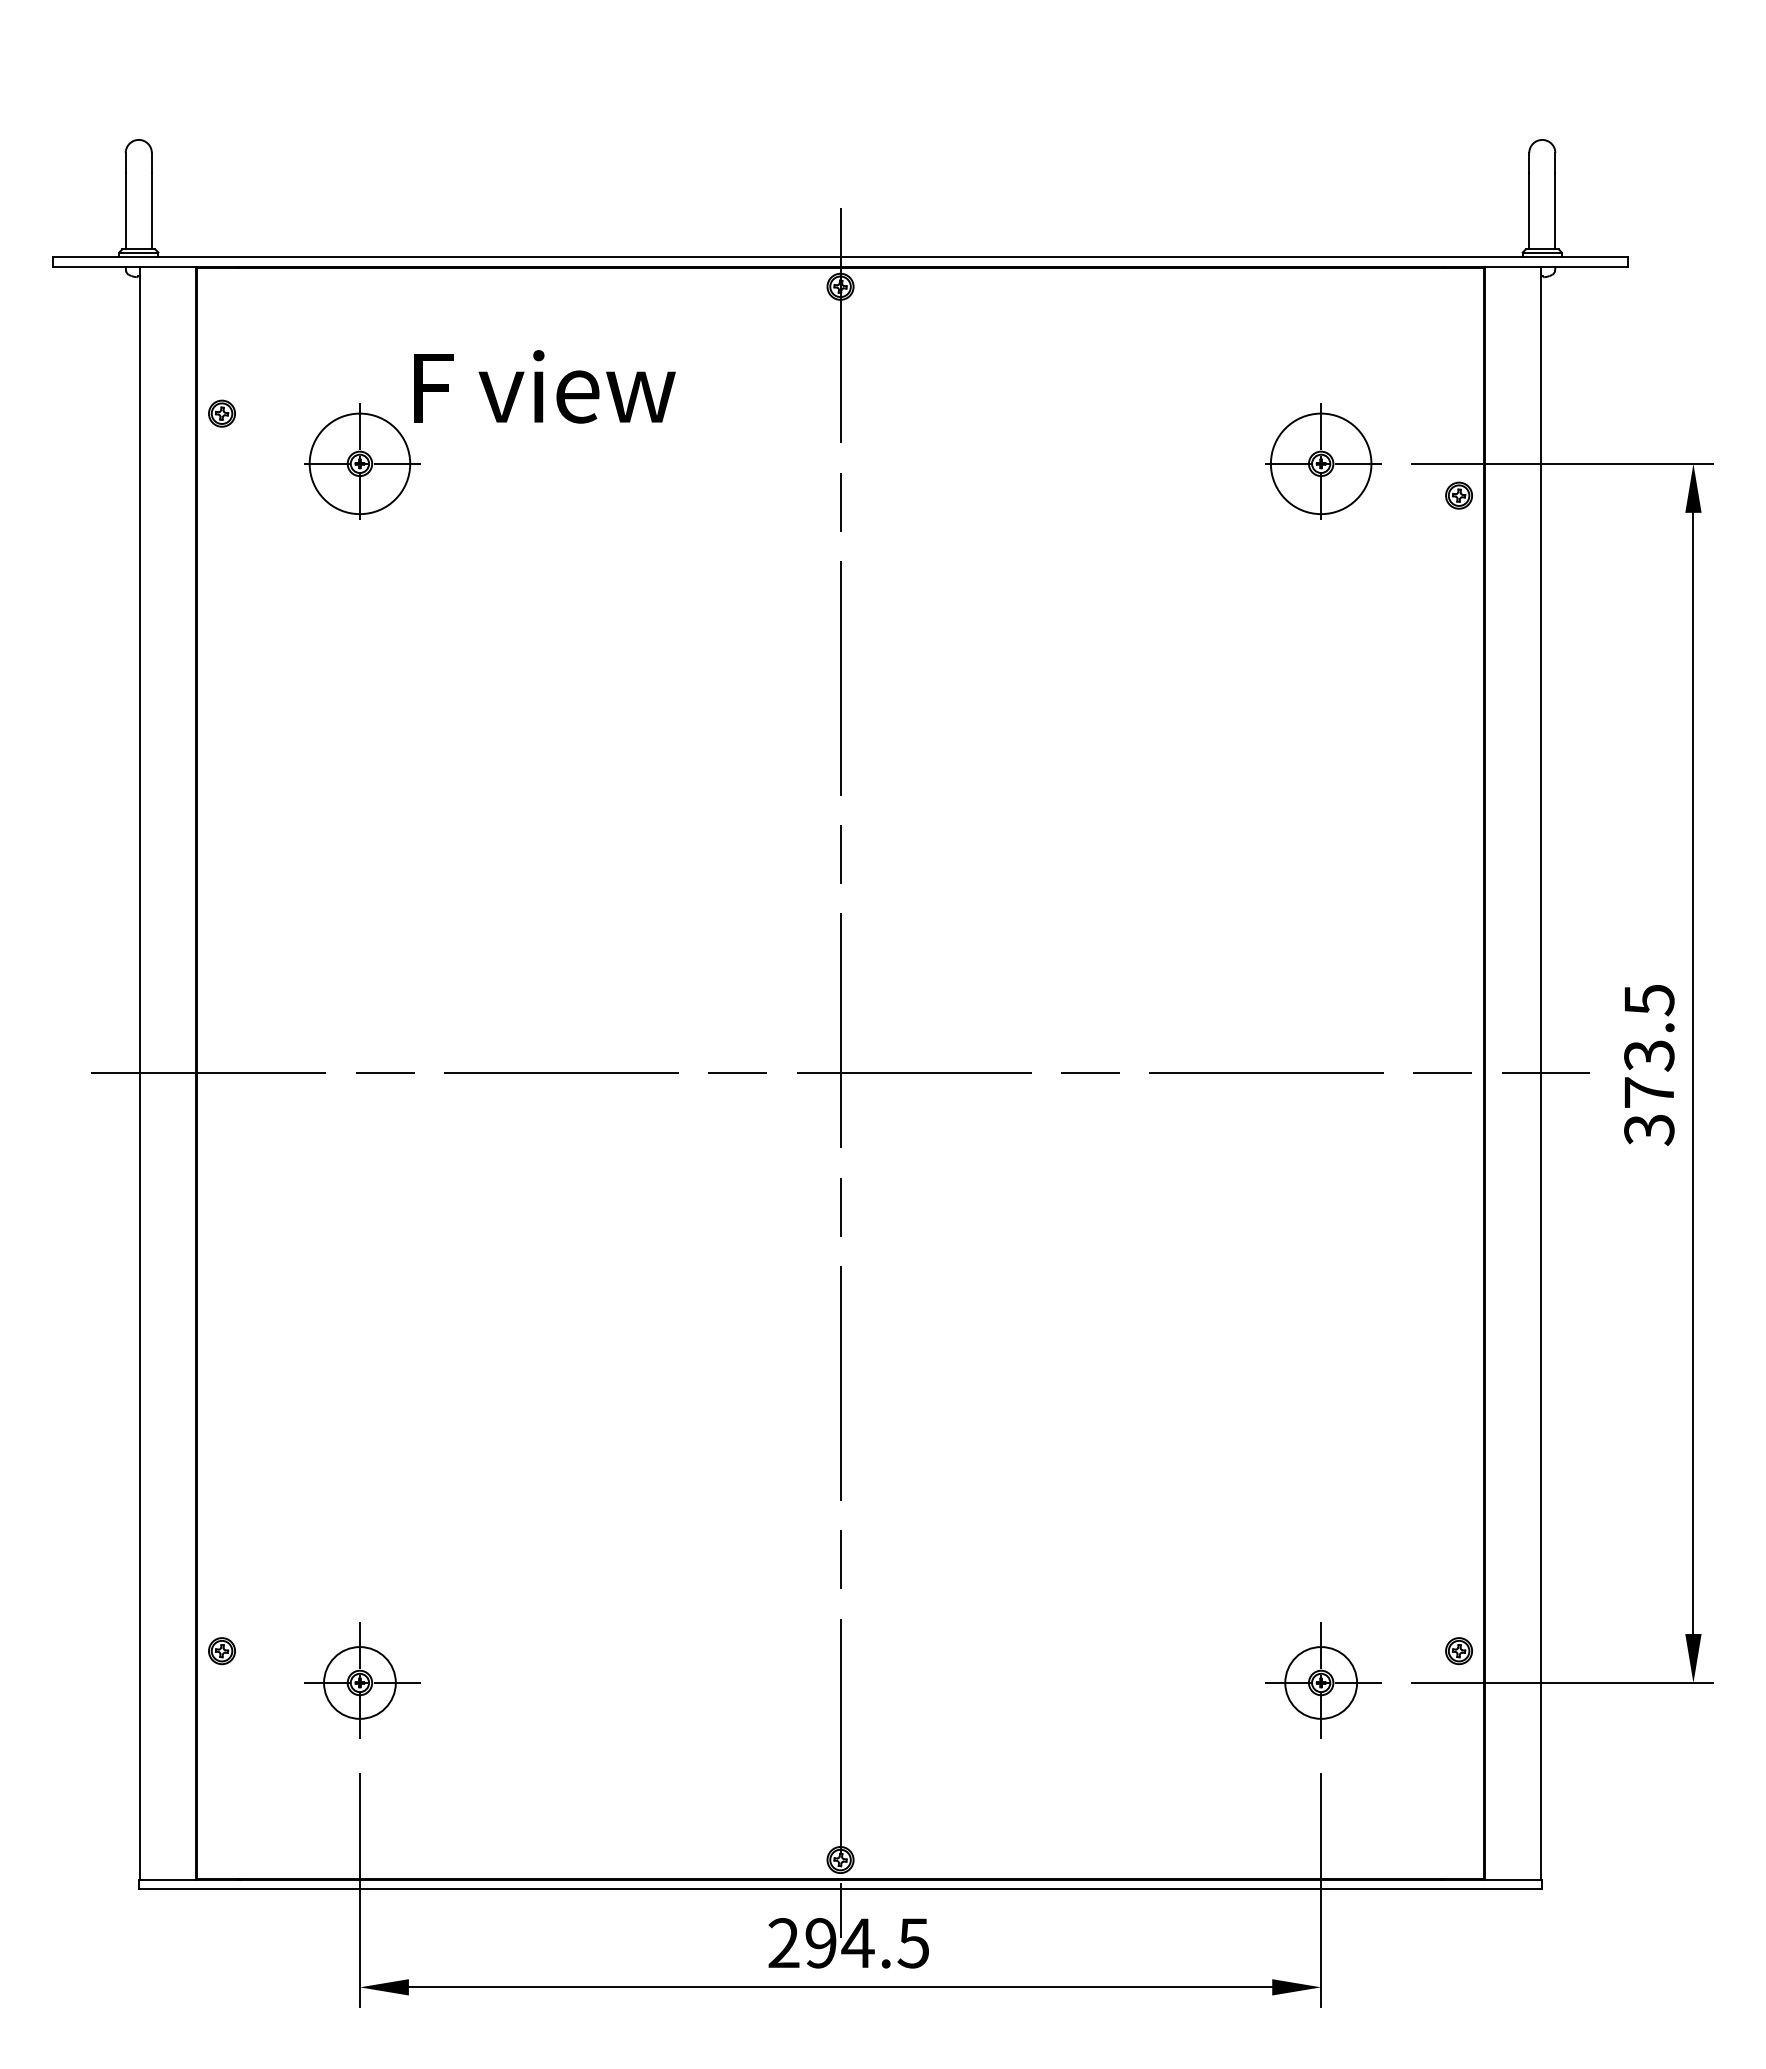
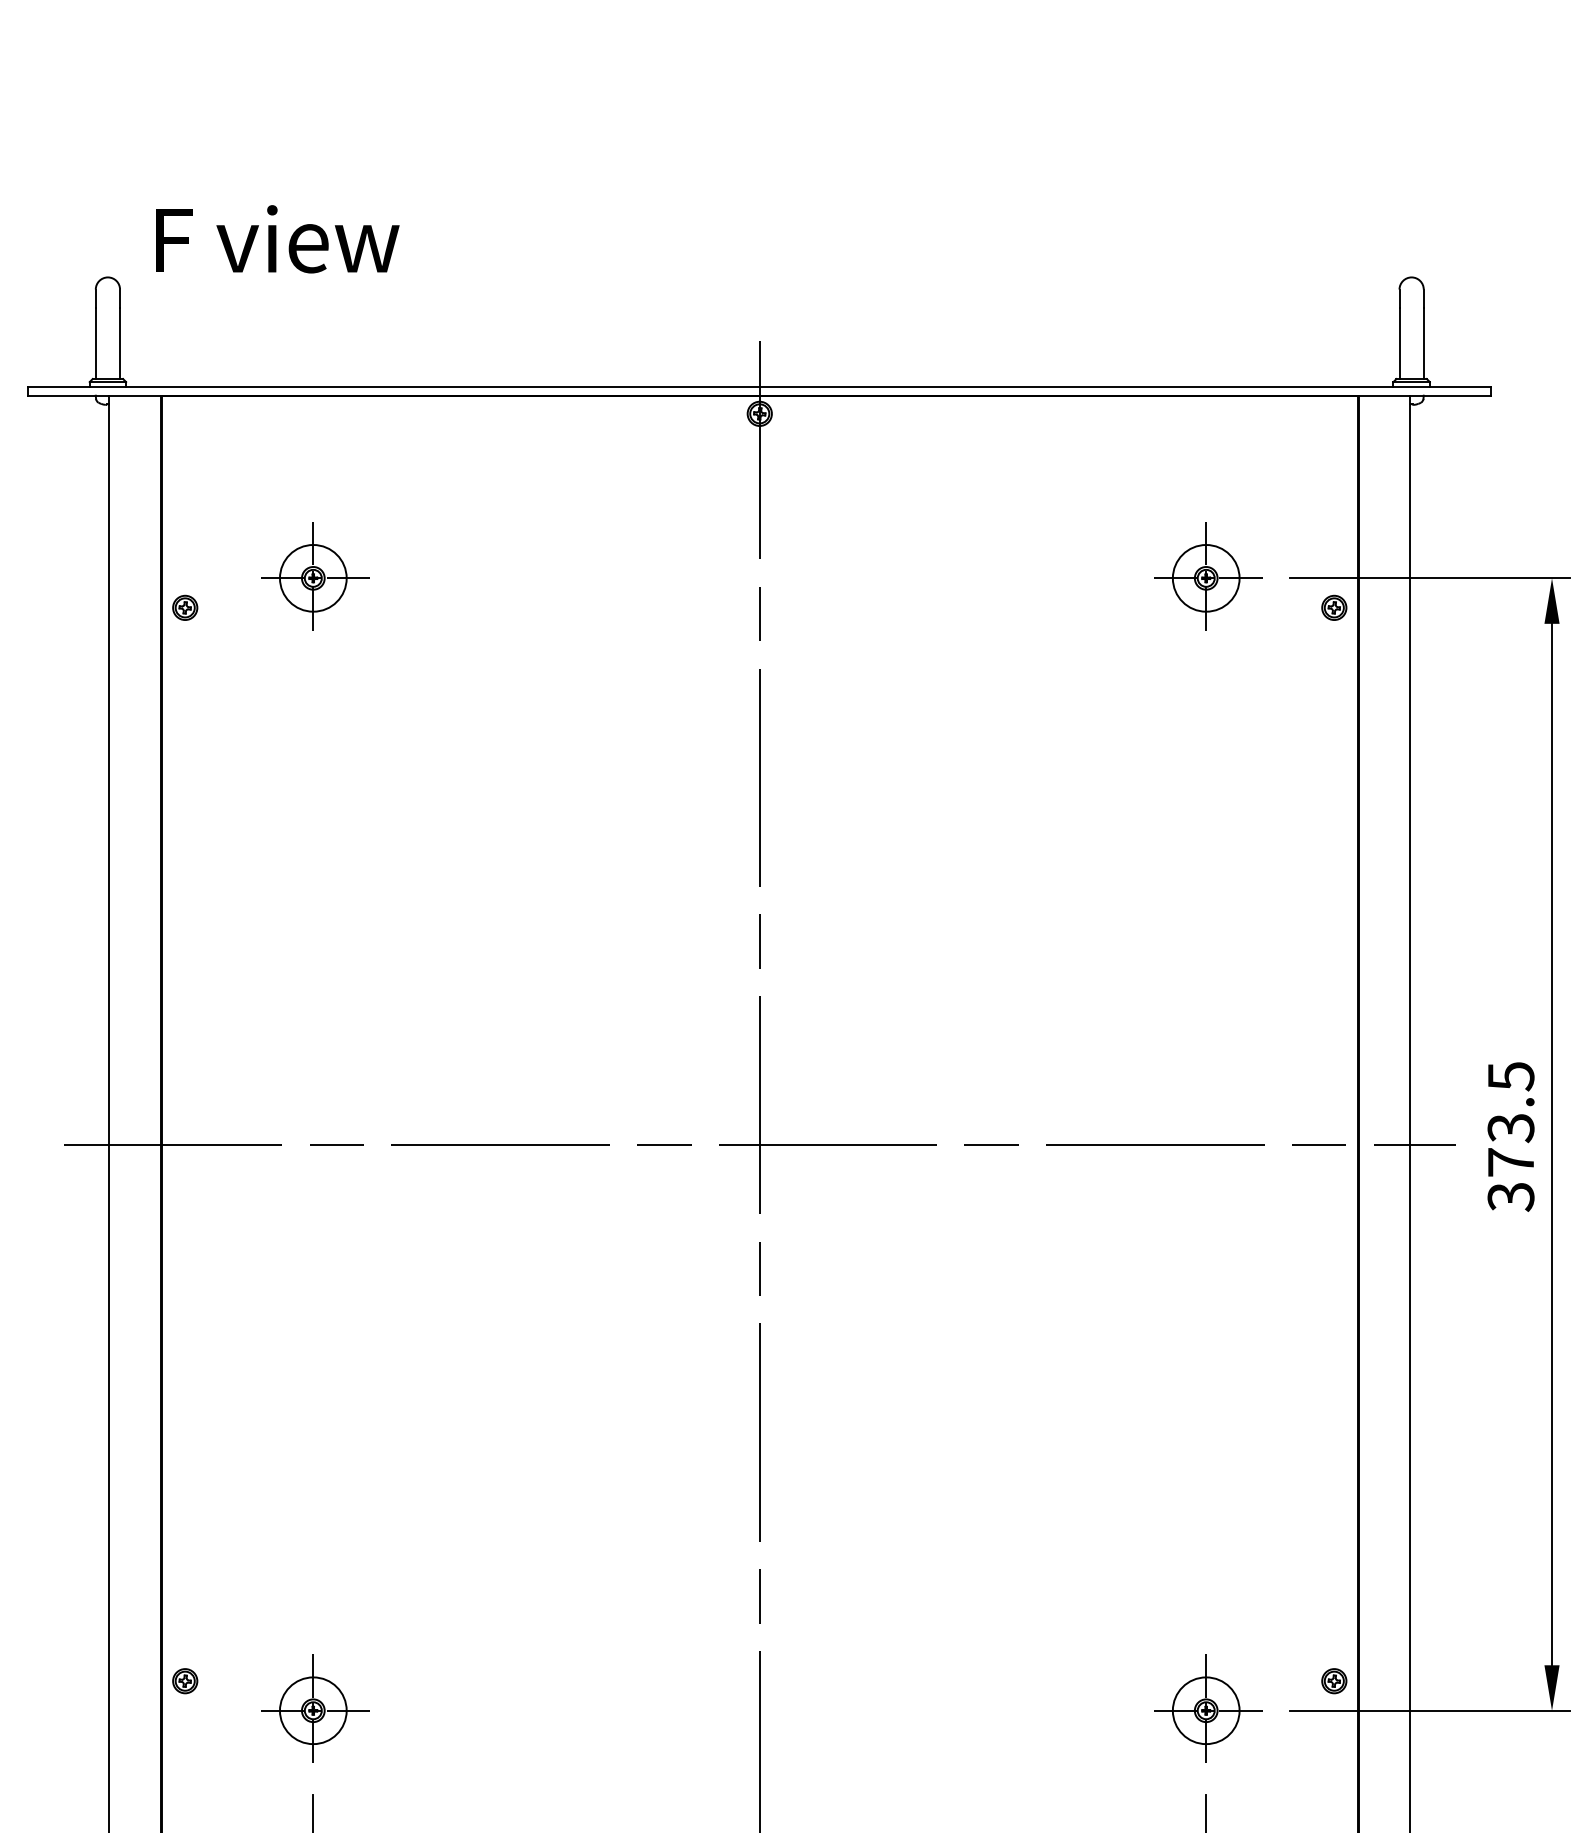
text: (544, 386) -> (277, 238), moved
part: (221, 413) -> (184, 607), moved
circle: (359, 463) -> (312, 577), size x0.71
circle: (1321, 463) -> (1206, 577), size x0.71

